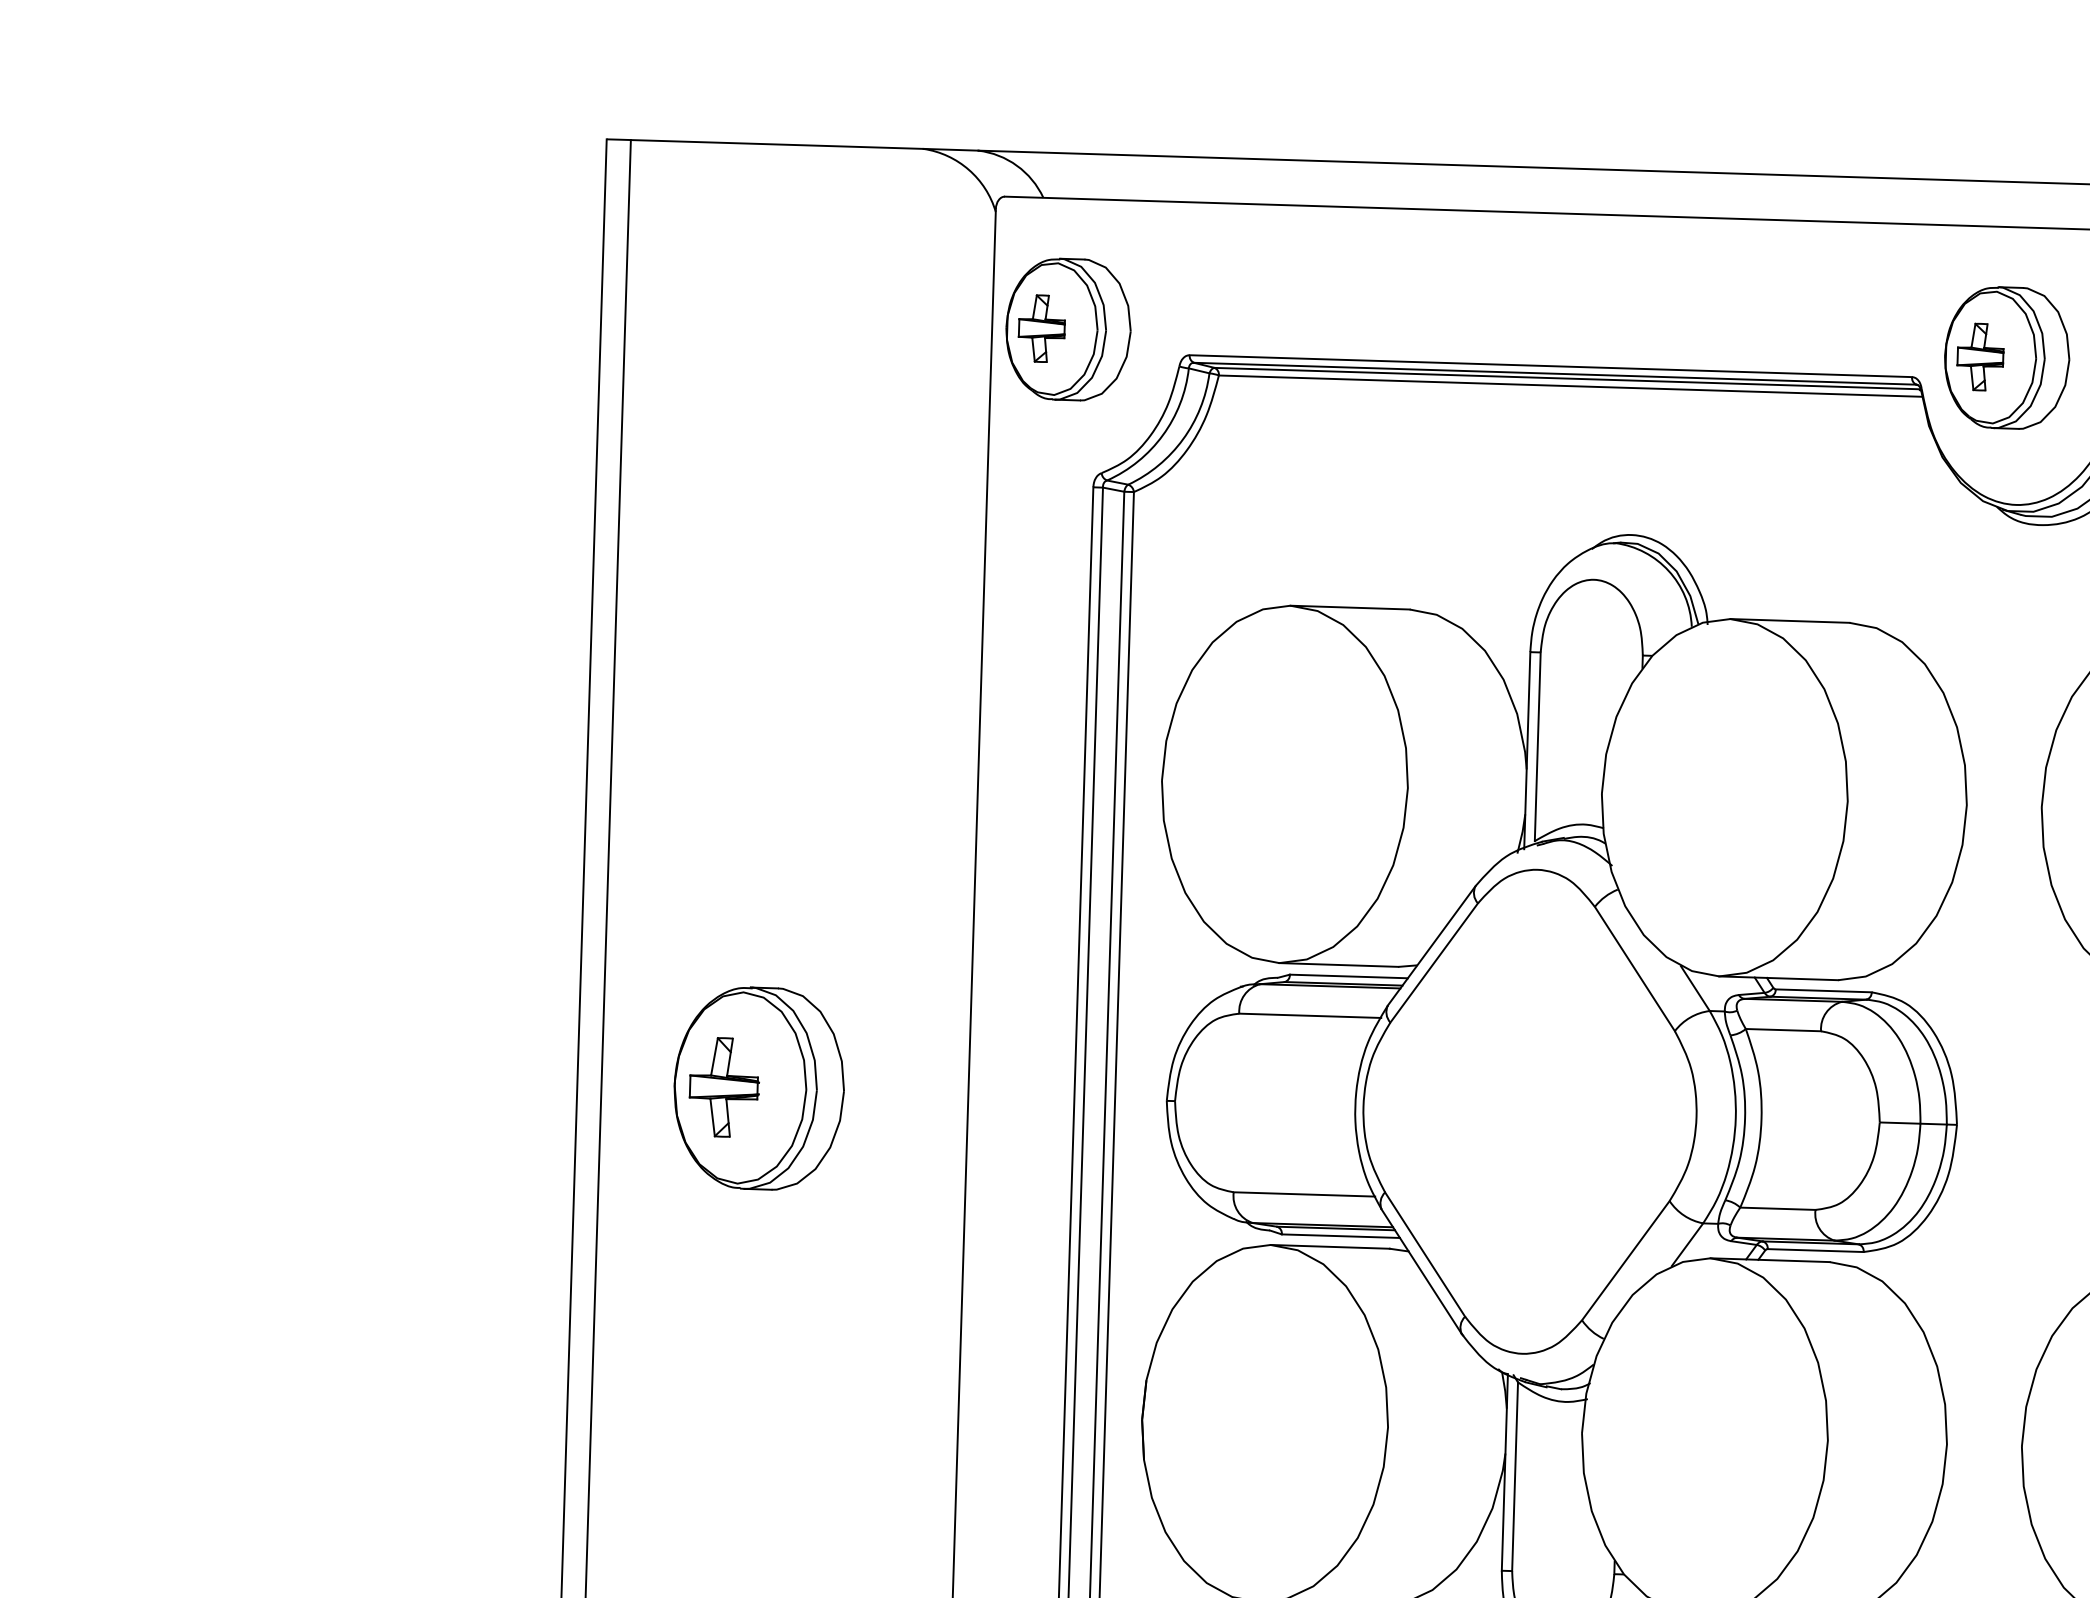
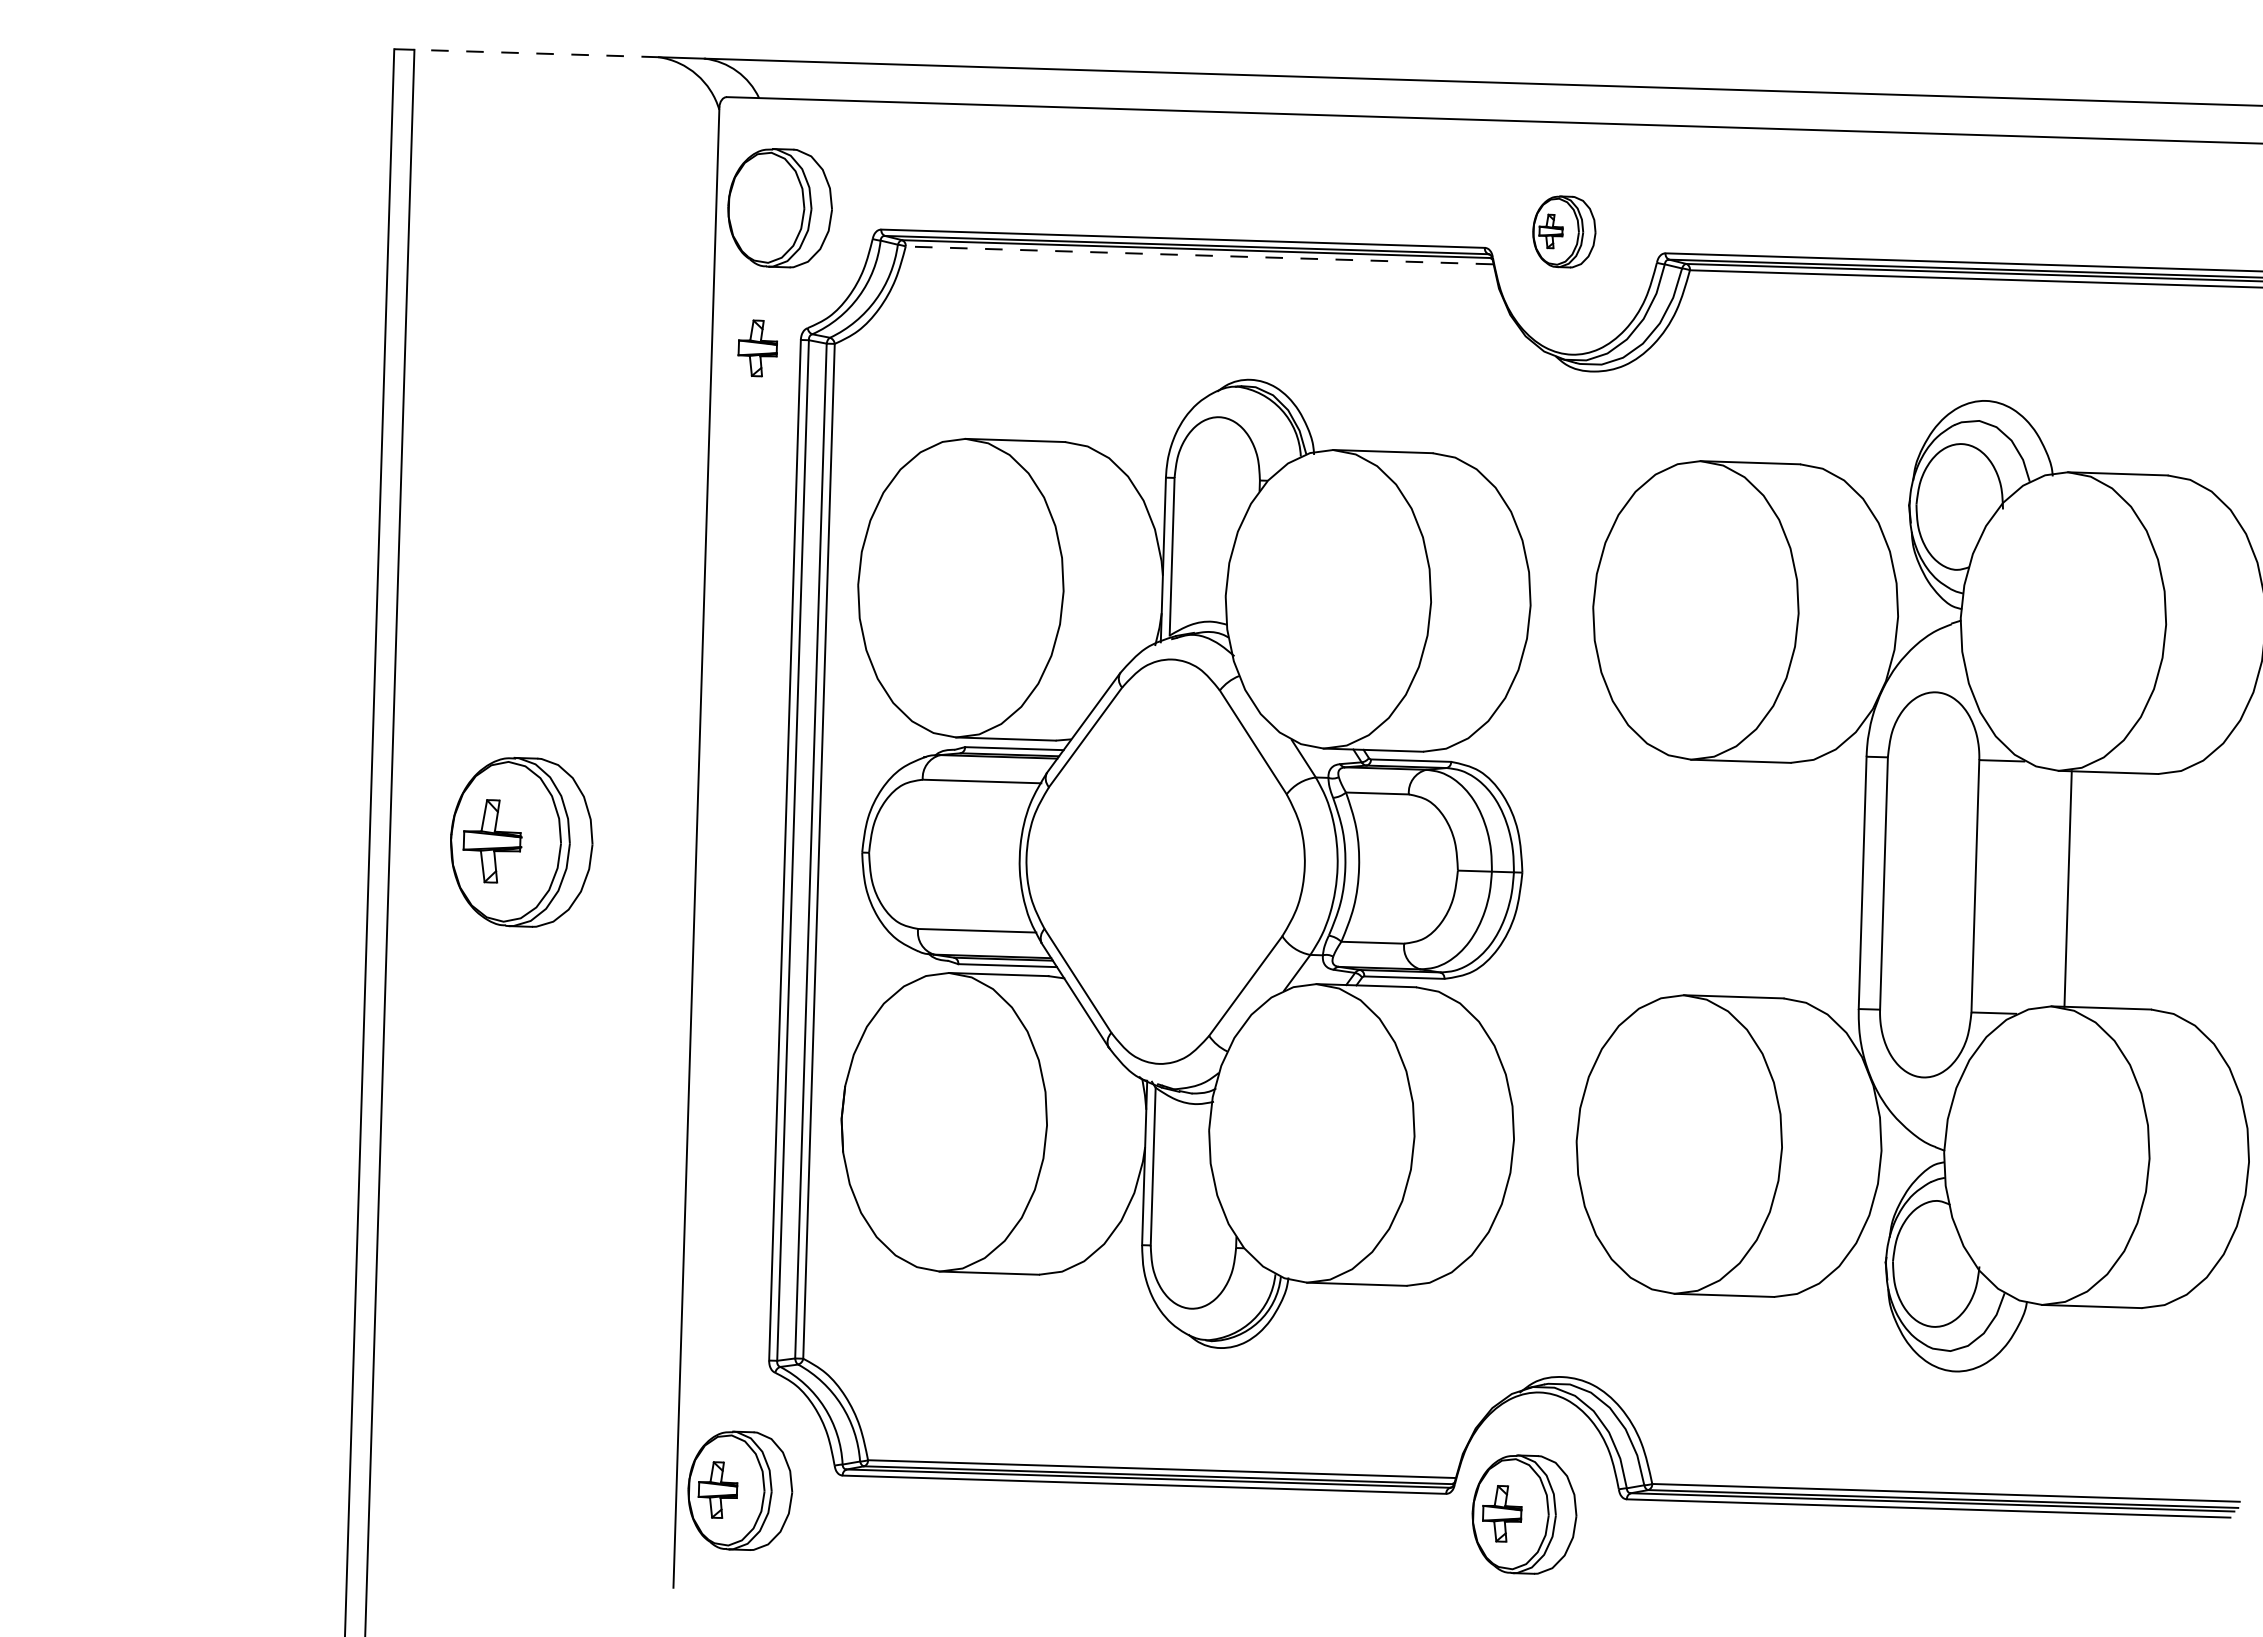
line: (776, 144) -> (536, 53), solid -> dashed
part: (1041, 328) -> (757, 348), moved
part: (2007, 357) -> (1564, 231), size x0.6
line: (1570, 386) -> (1199, 255), solid -> dashed

